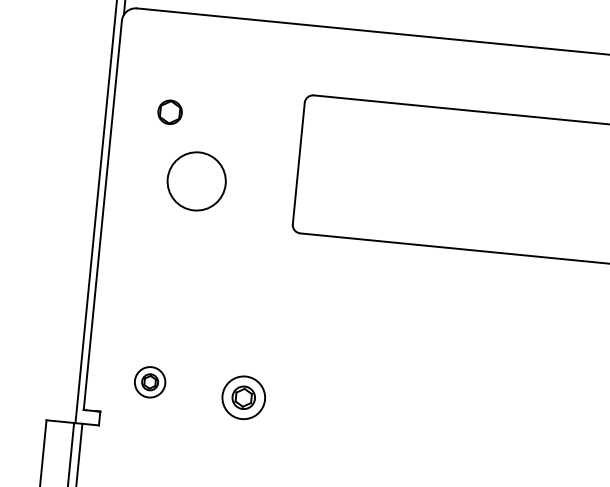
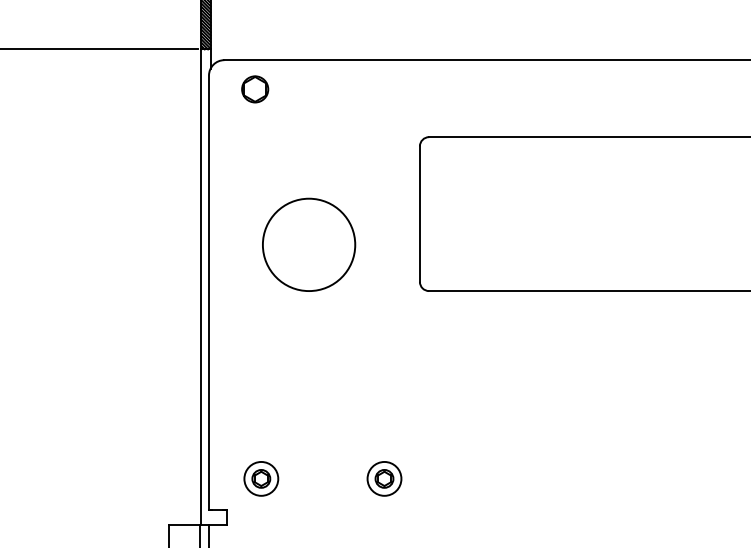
part: (170, 112) -> (255, 89), moved
circle: (196, 181) -> (308, 244), size x1.43
part: (150, 381) -> (261, 478), moved
part: (243, 397) -> (384, 478), size x0.71

